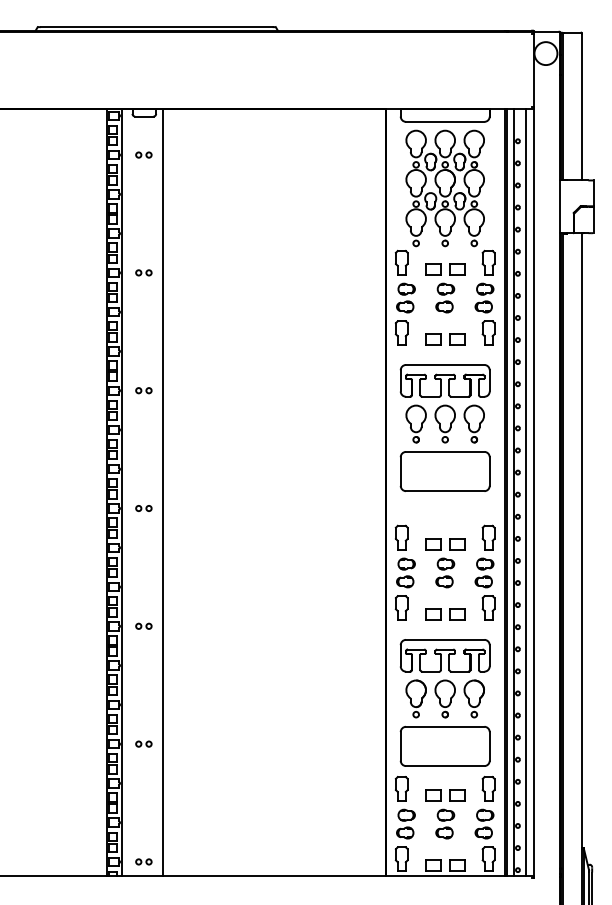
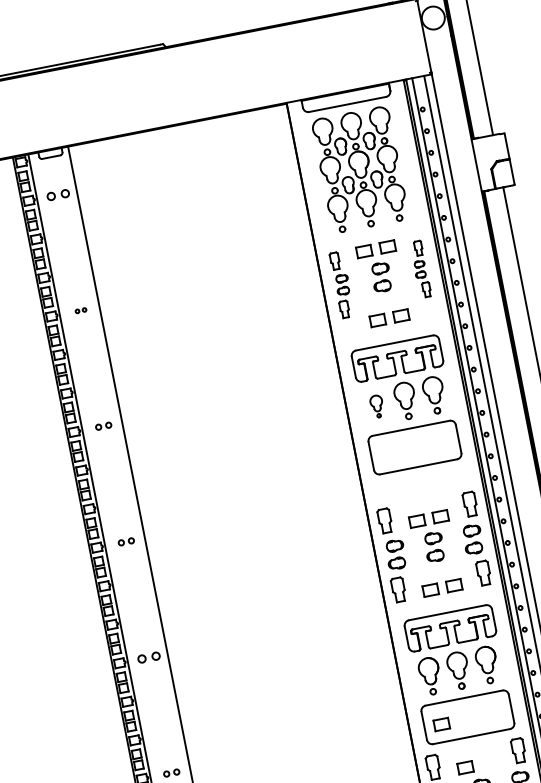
part: (143, 154) -> (57, 194), size x1.4
part: (143, 272) -> (80, 310), size x0.7
part: (404, 297) -> (341, 284), size x0.7
part: (484, 297) -> (419, 269), size x0.6
part: (415, 423) -> (376, 406), size x0.6
part: (143, 625) -> (148, 656), size x1.4
part: (457, 795) -> (442, 724), moved

